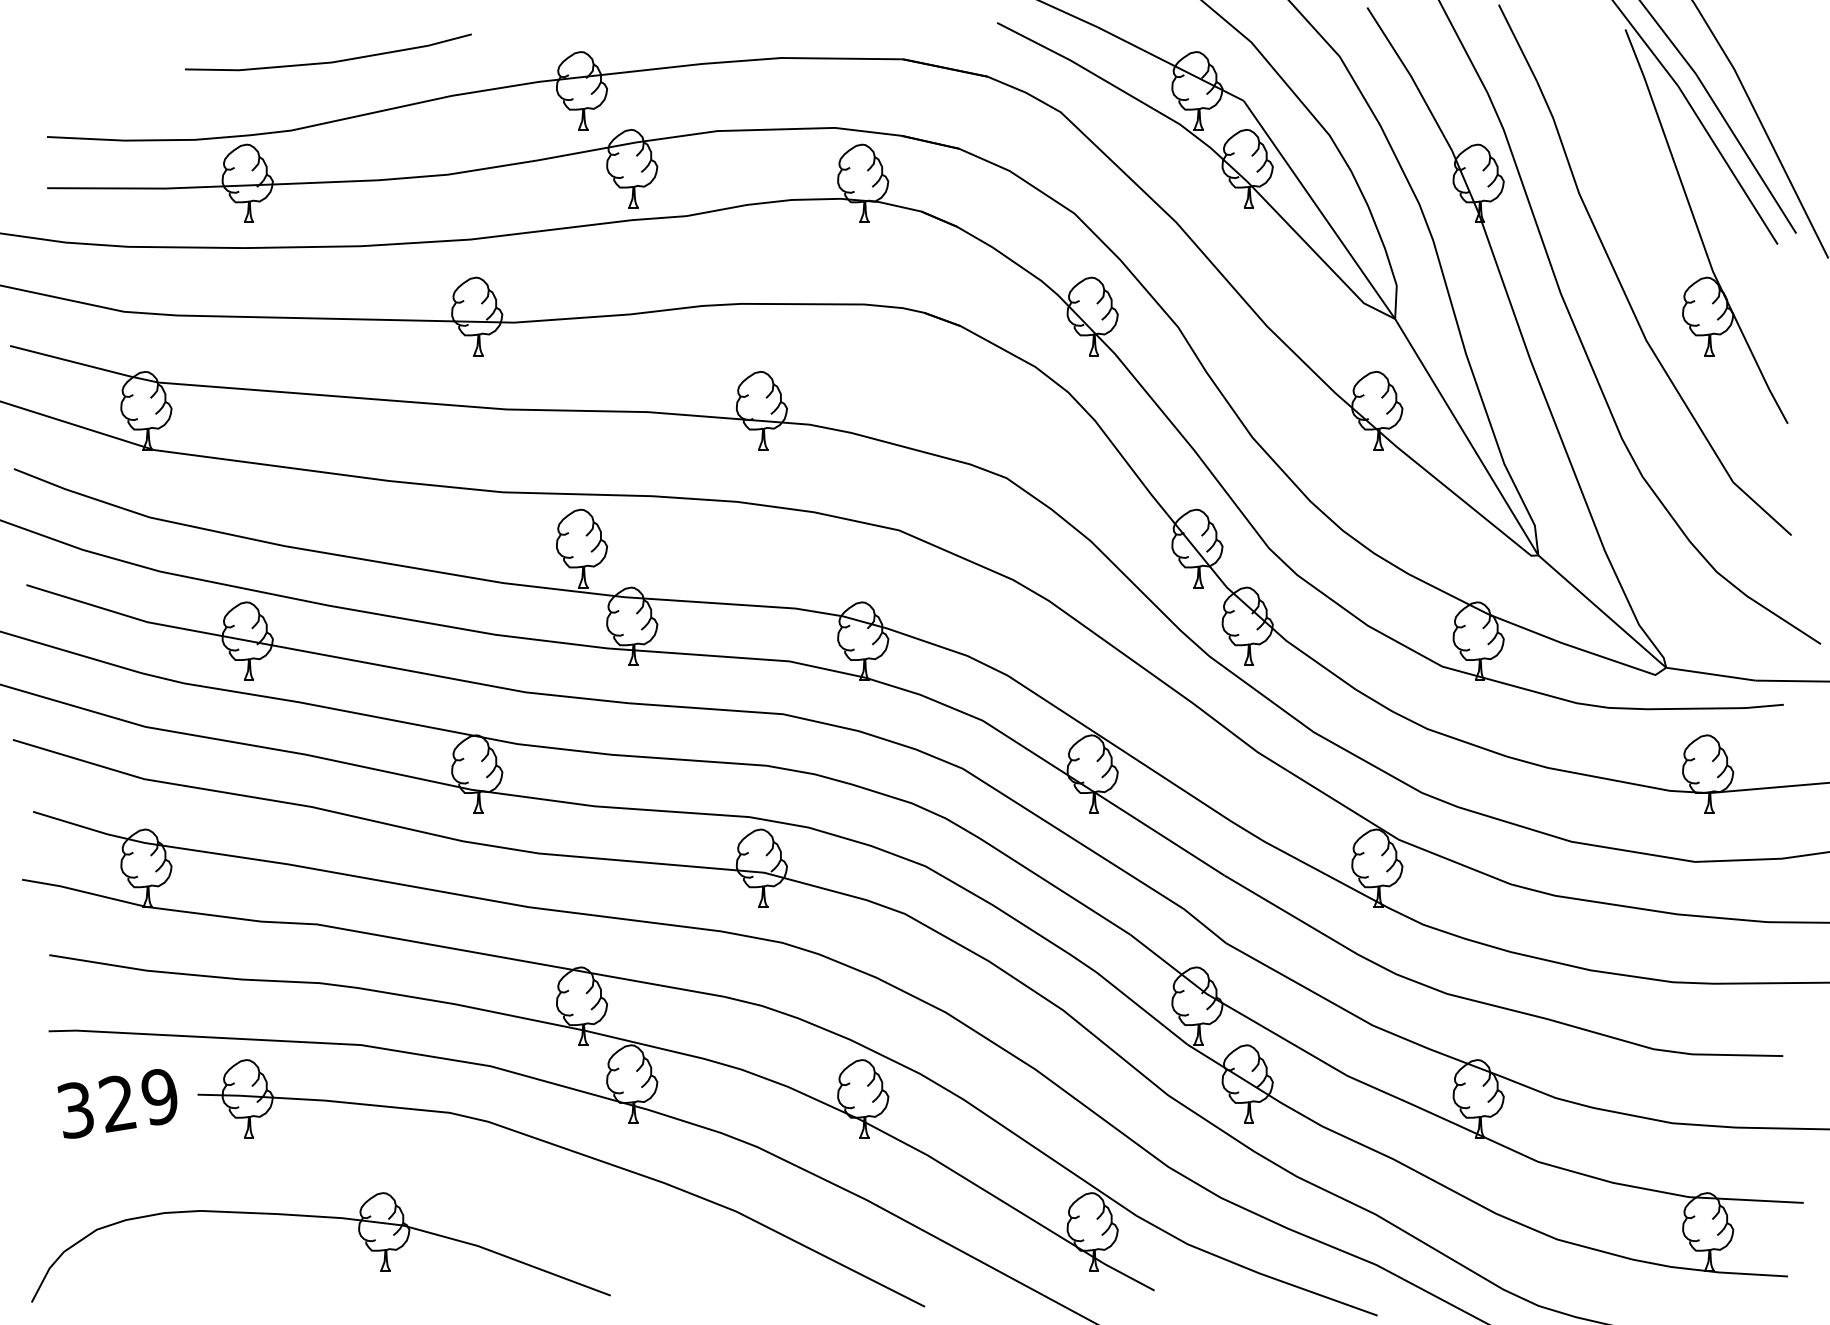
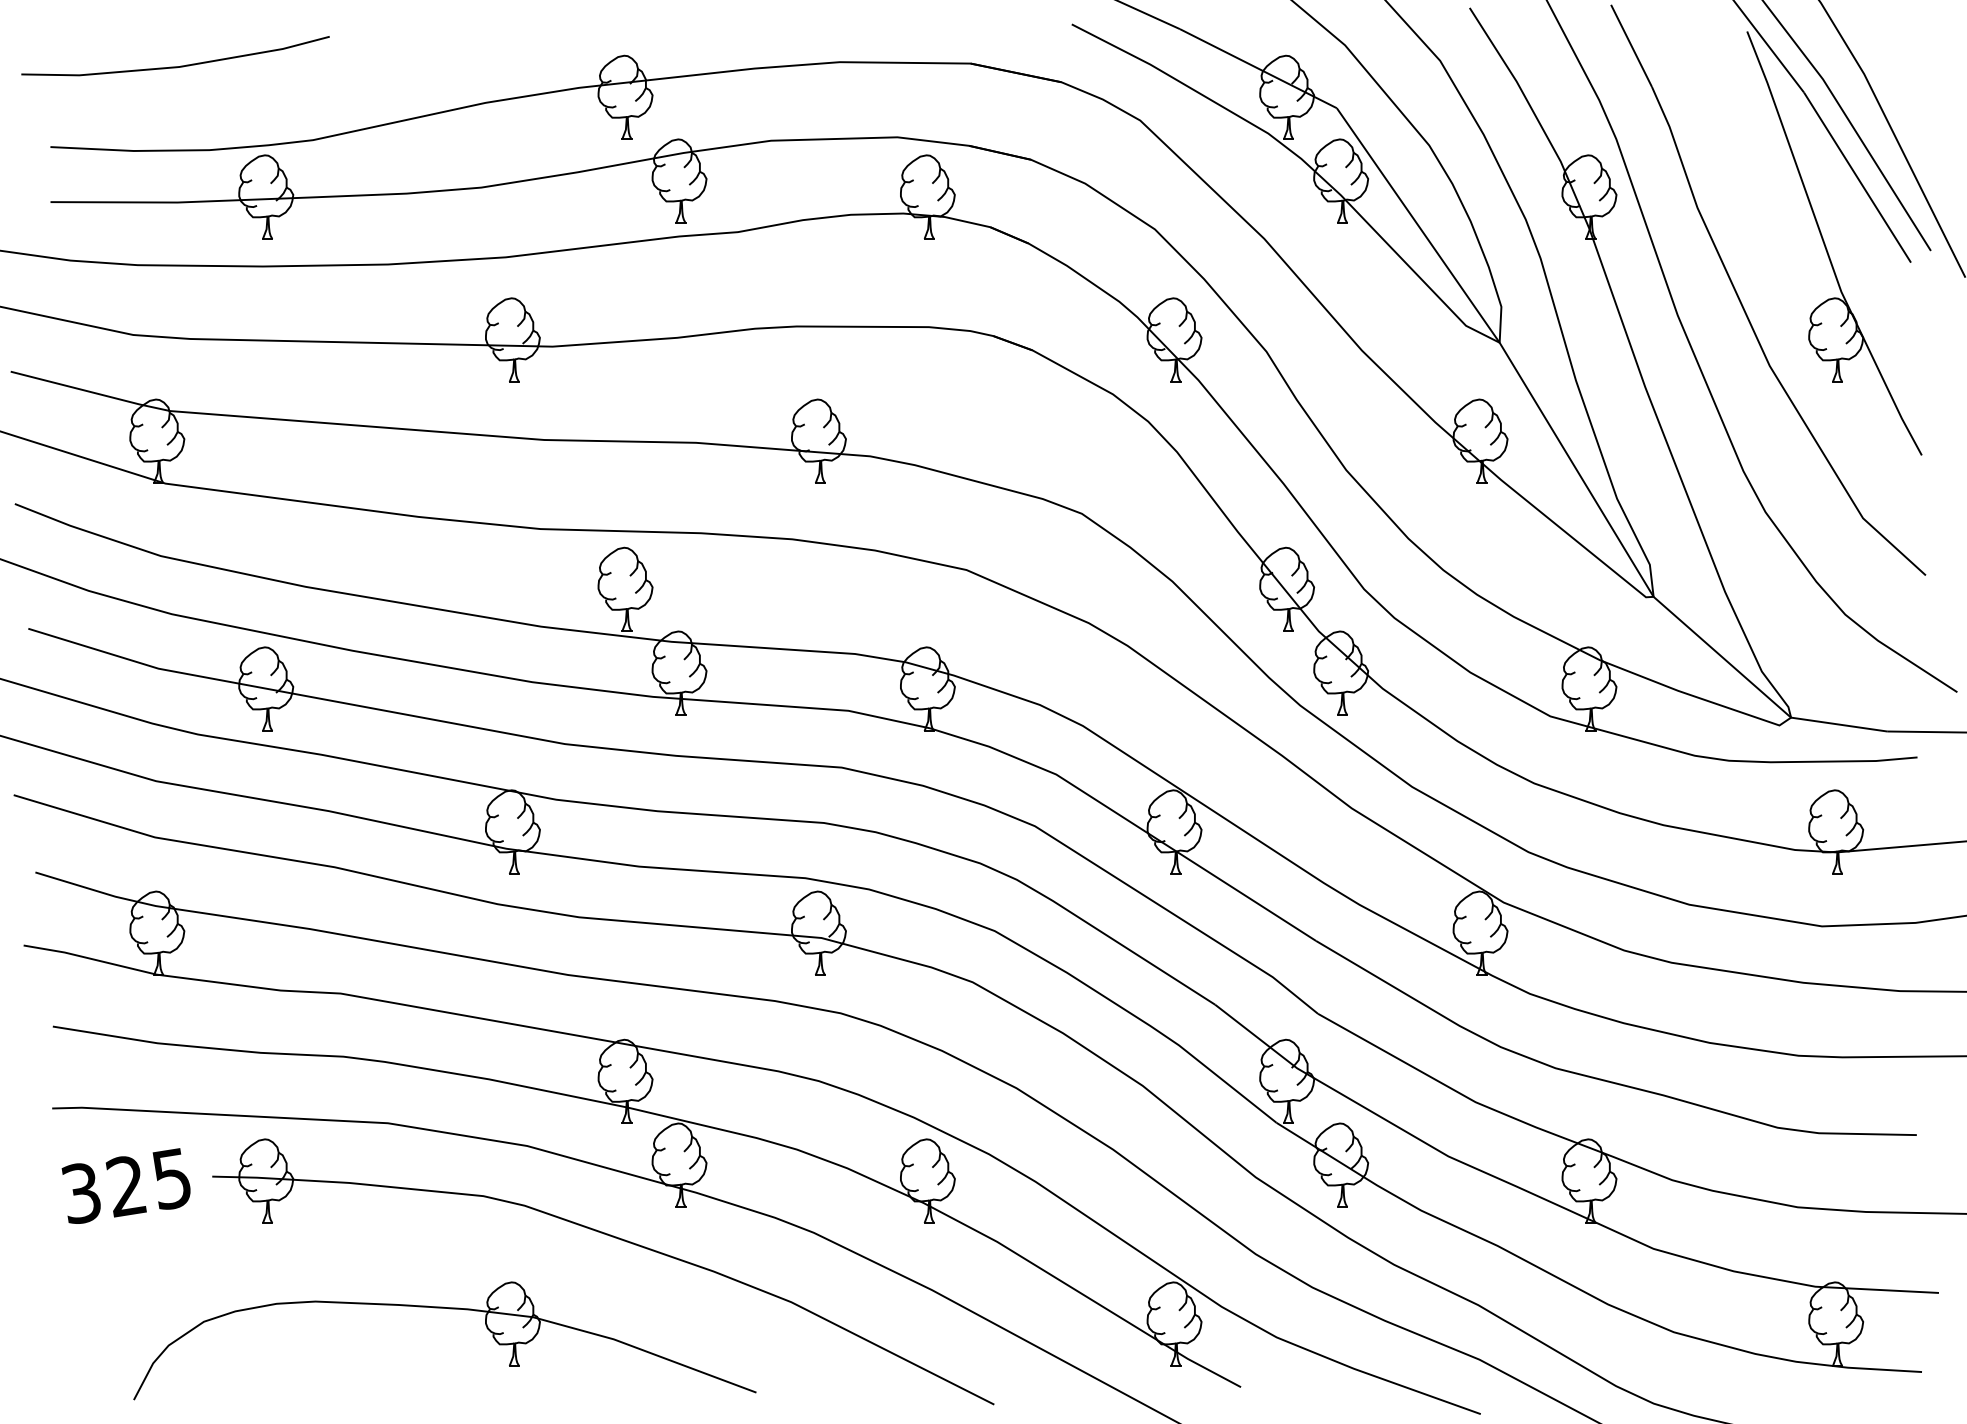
line: (328, 61) -> (175, 65), moved
text: (159, 1096) -> (171, 1178), 329 -> 325
part: (326, 1218) -> (450, 1309), moved

